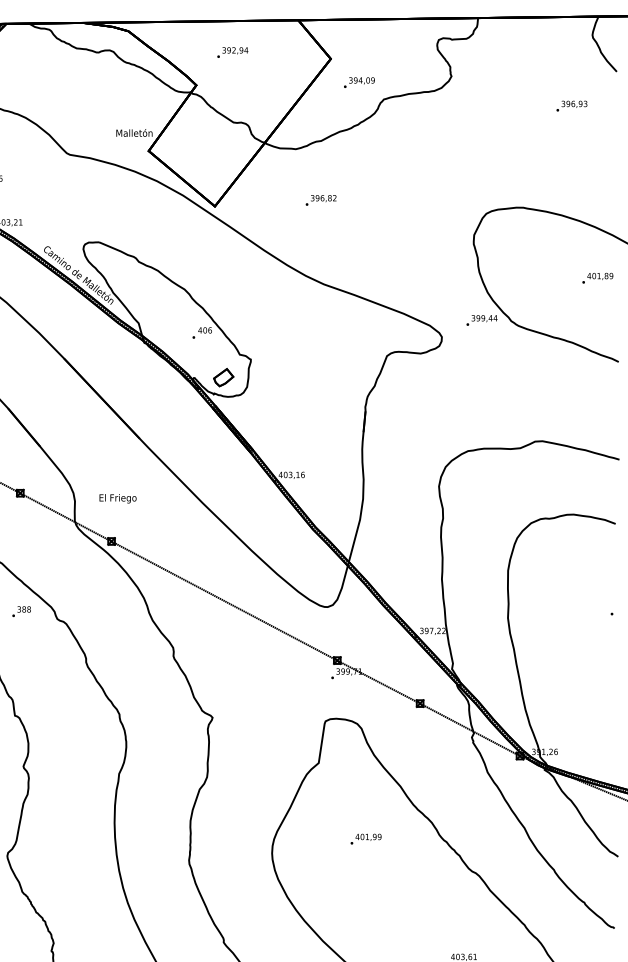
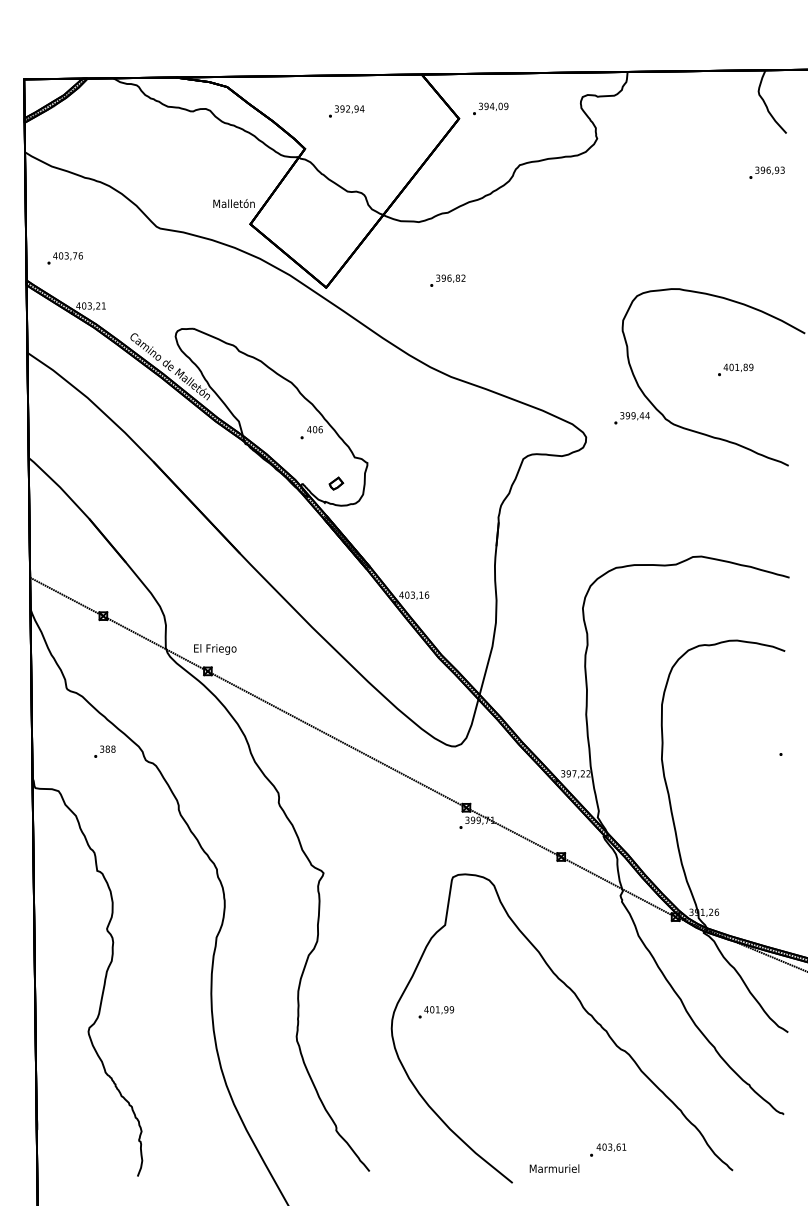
text: (359, 82) -> (490, 108), moved
text: (571, 105) -> (766, 172), moved
text: (597, 277) -> (735, 369), moved
part: (223, 377) -> (336, 483), size x0.6
text: (118, 498) -> (215, 649), moved
text: (366, 839) -> (436, 1012), moved

